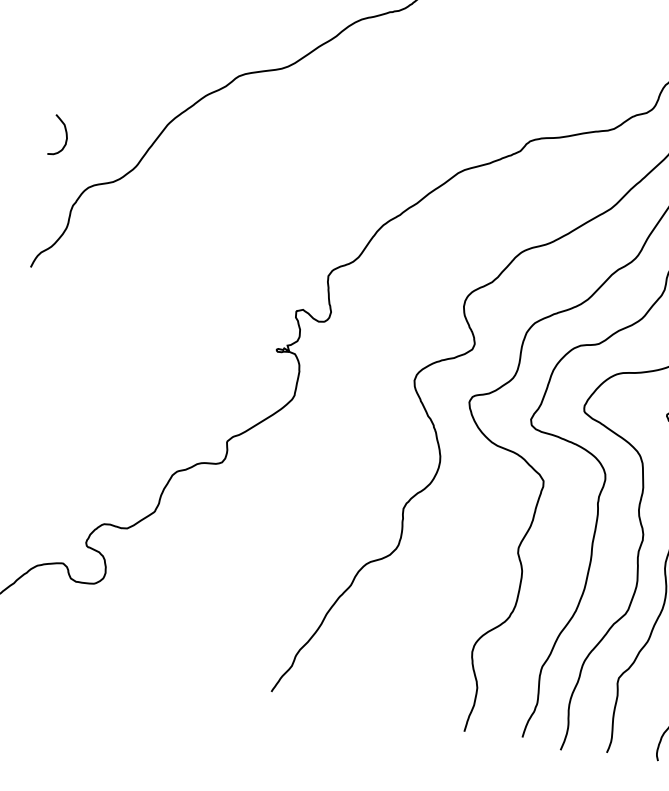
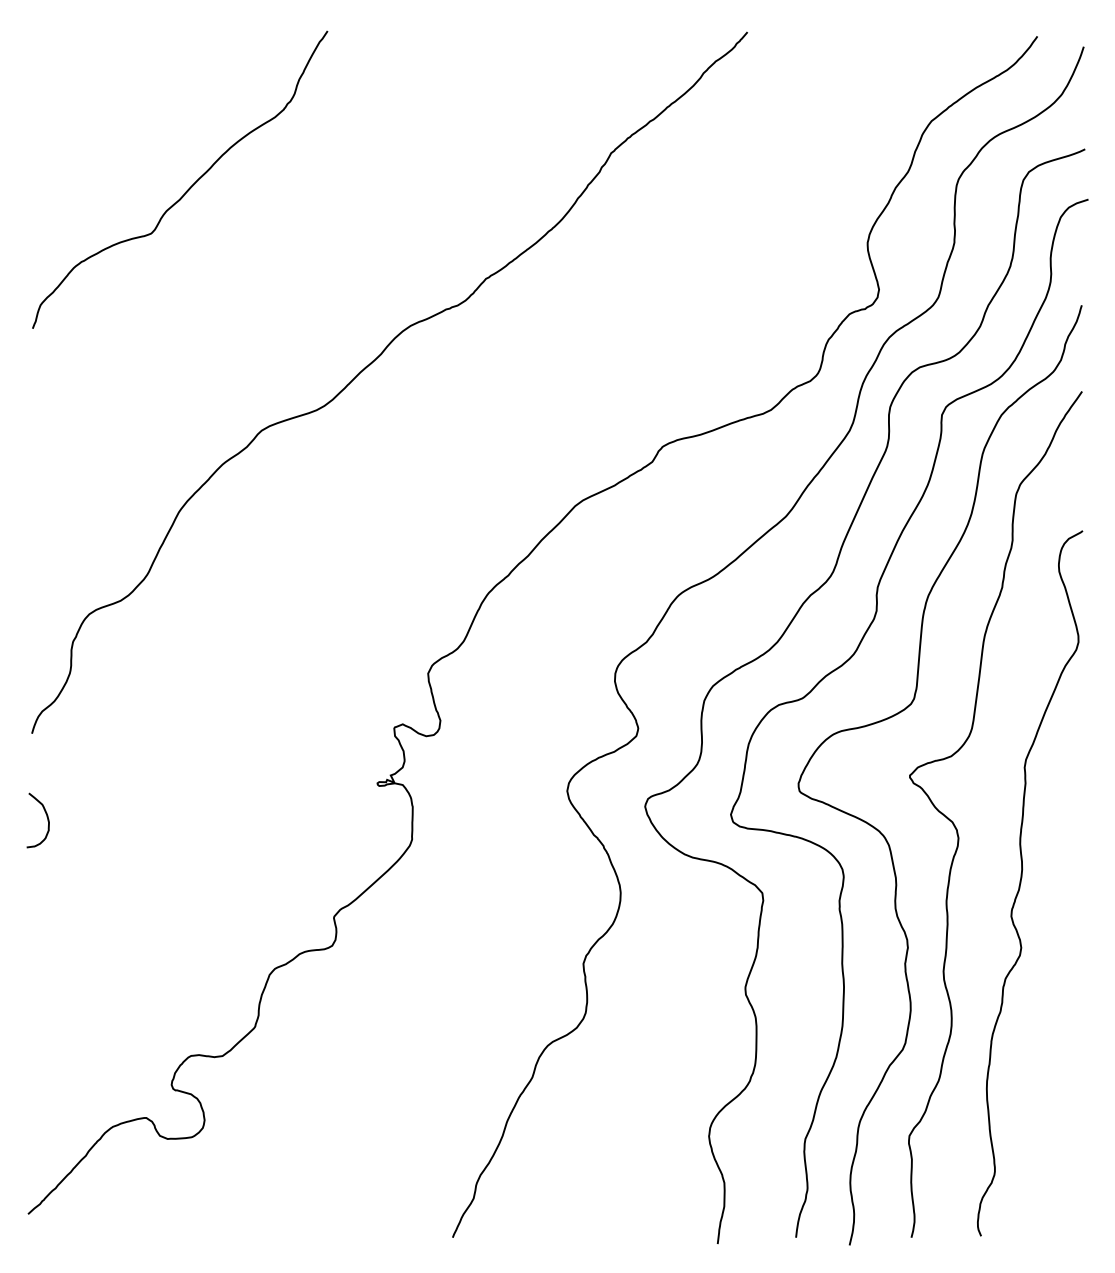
curve: (65, 134) -> (46, 817), moved

